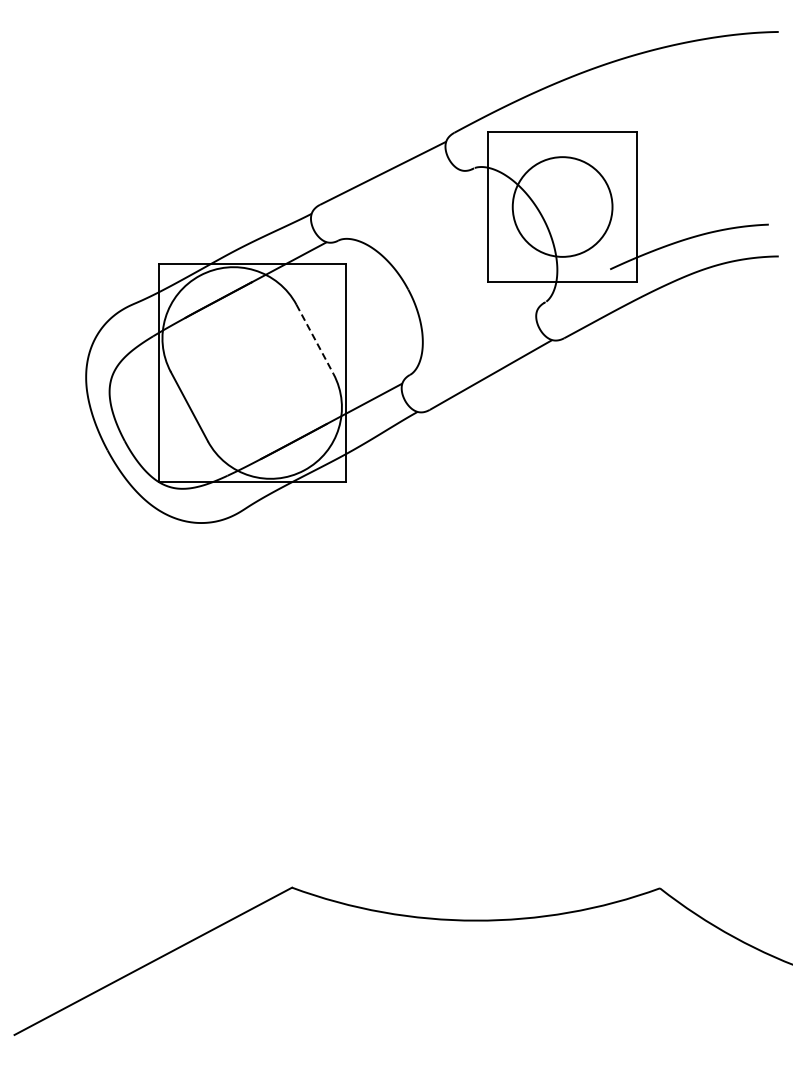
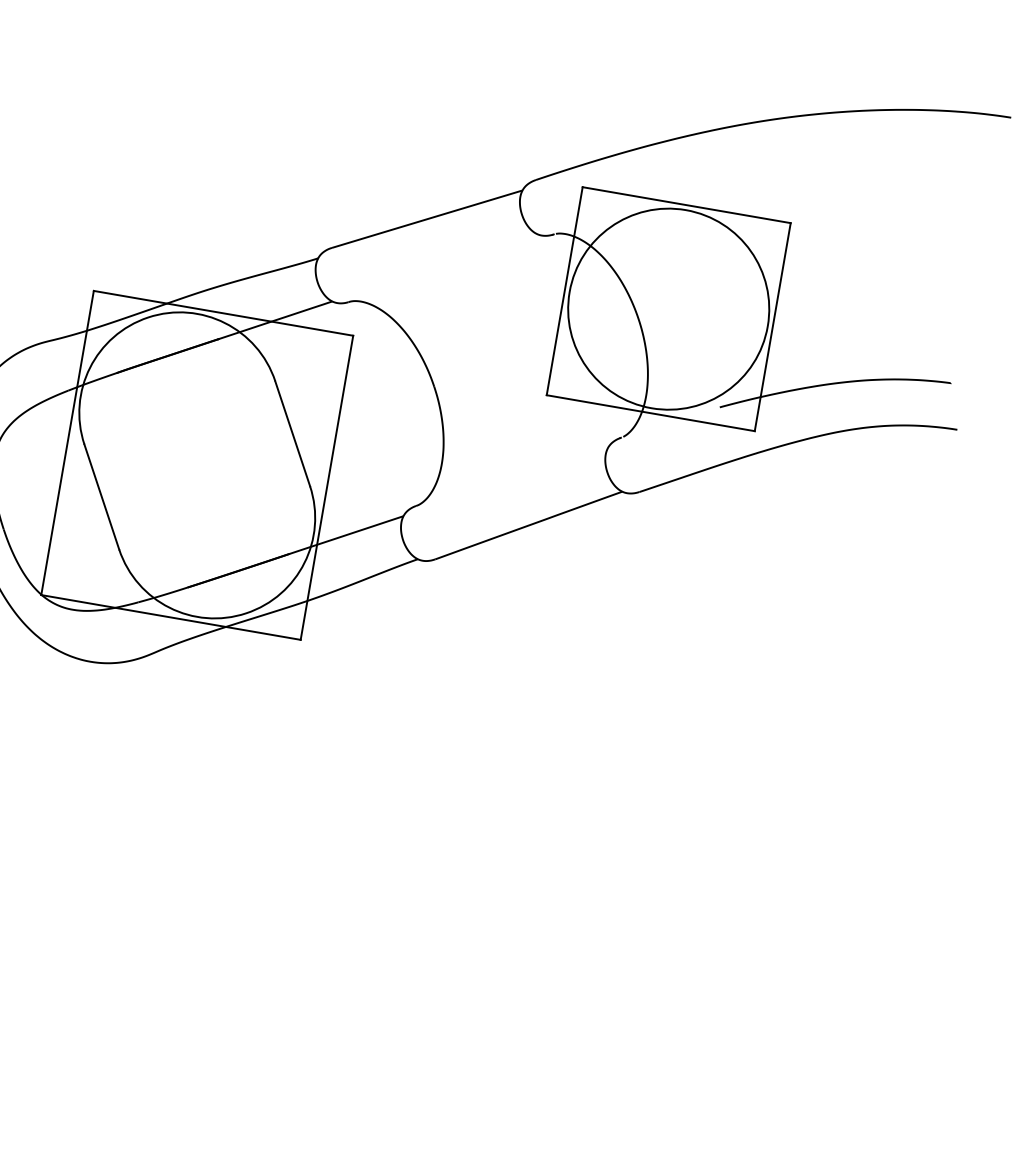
circle: (562, 206) -> (668, 308), size x1.43
line: (315, 339) -> (293, 434), dashed -> solid

